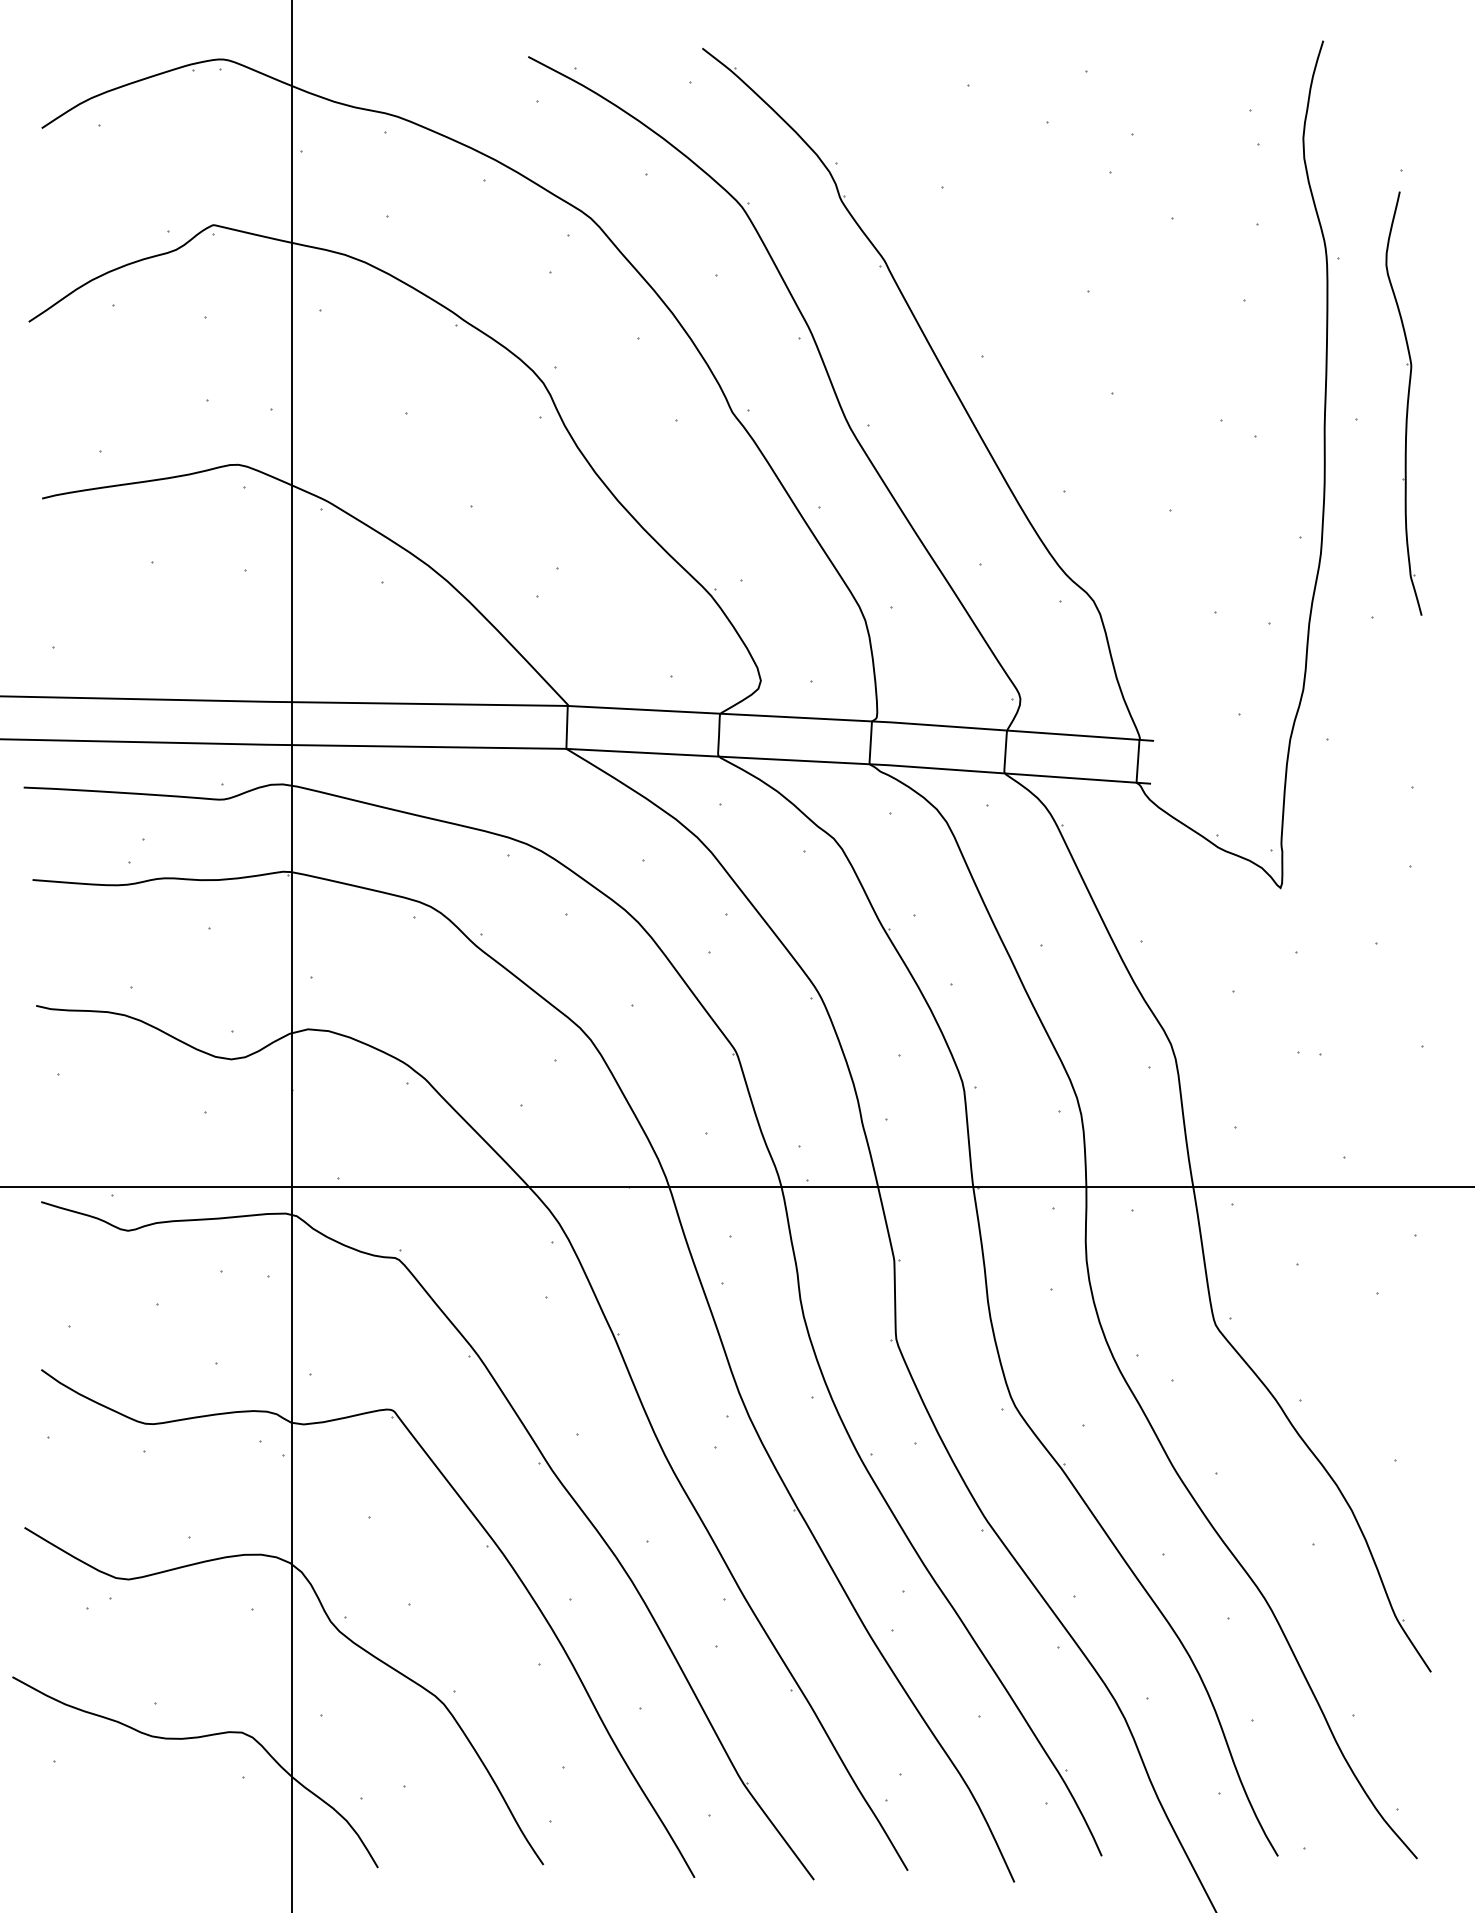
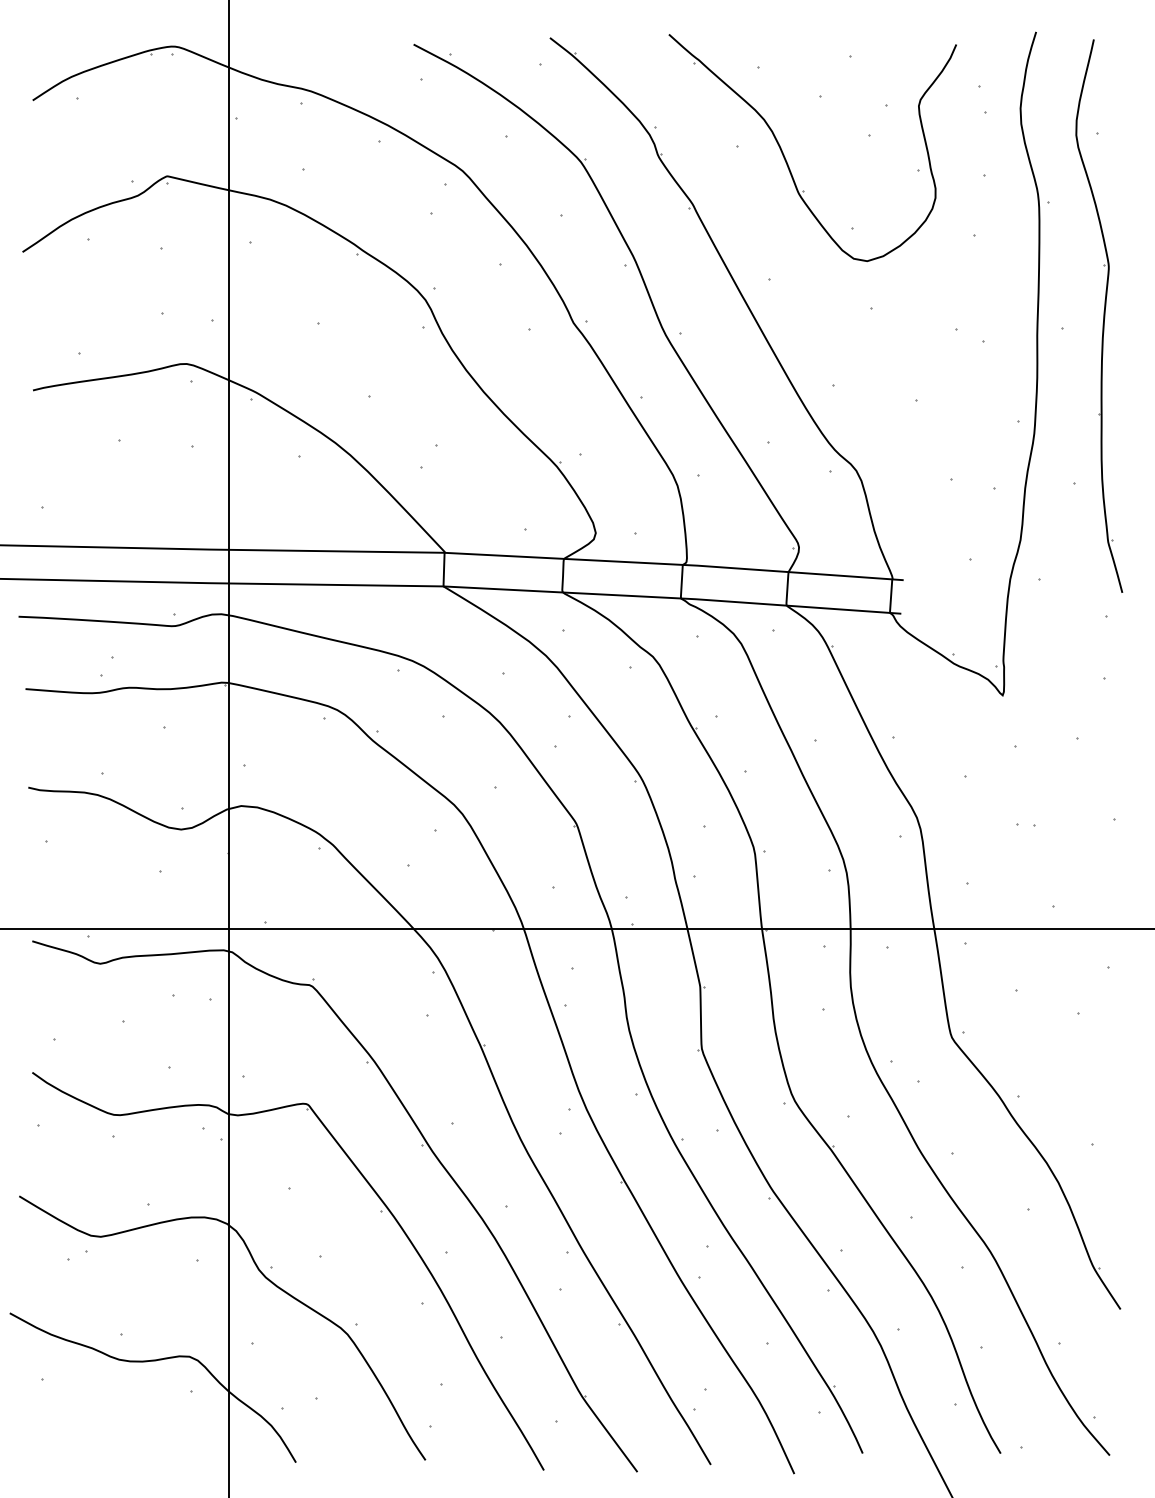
part: (1005, 206) -> (787, 161), added
part: (1404, 402) -> (1099, 315), size x1.67

